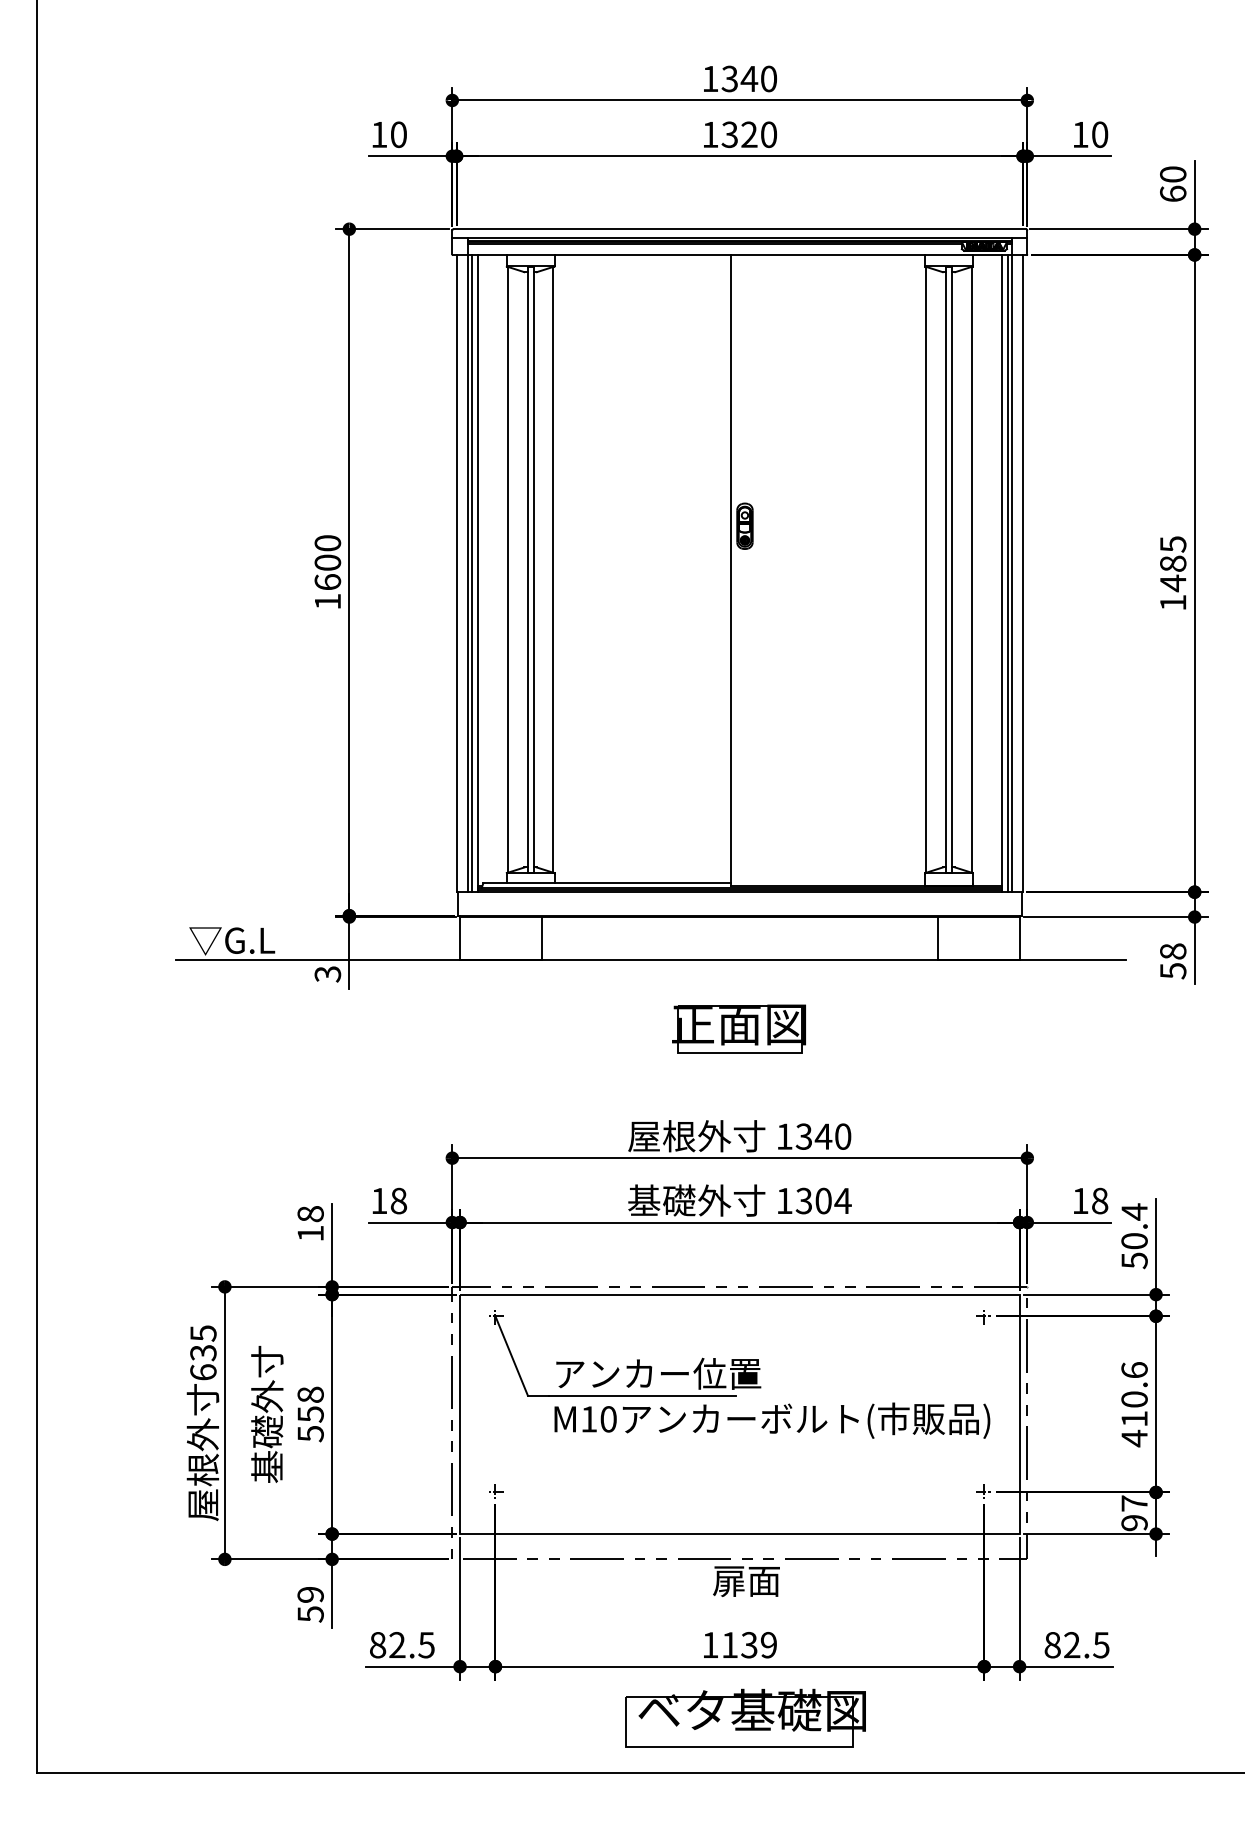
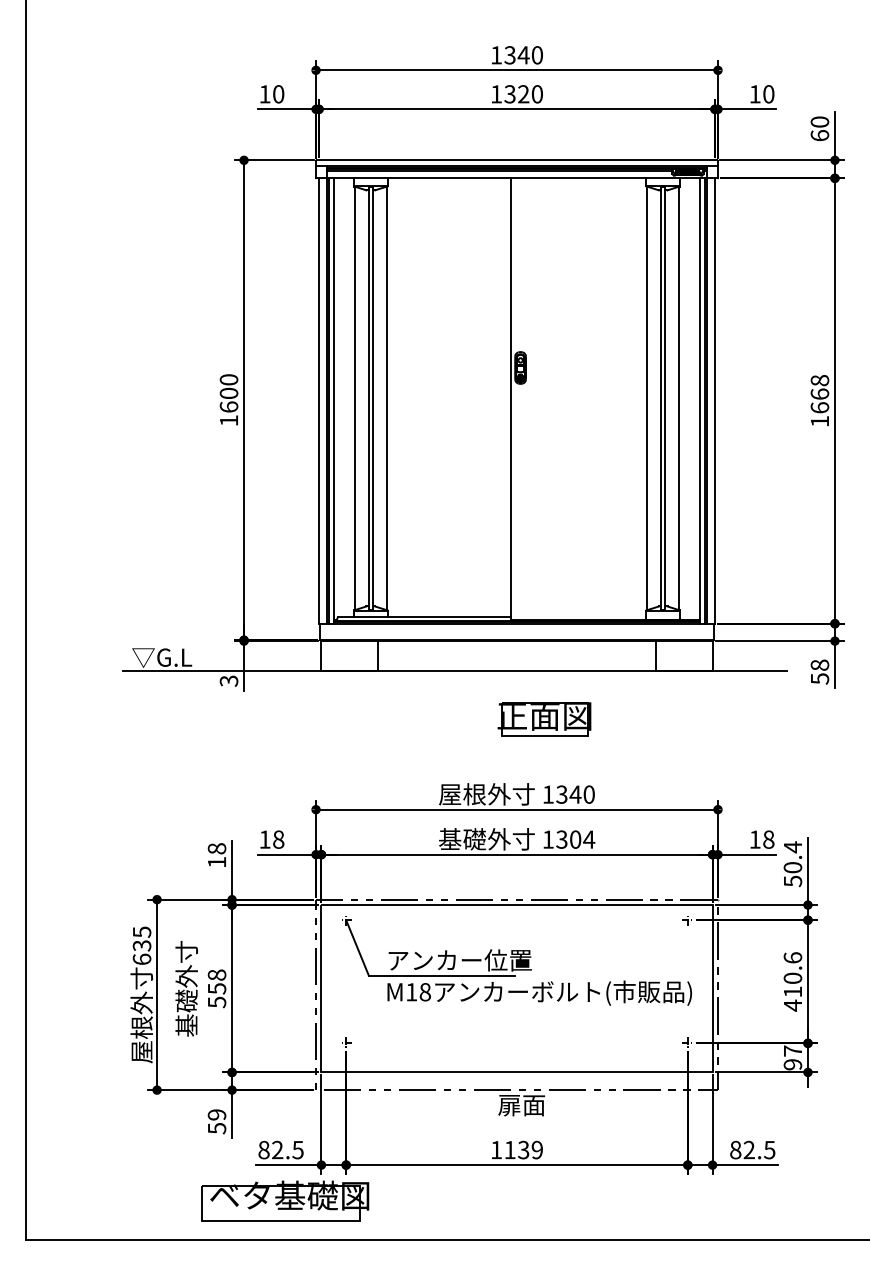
text: (1172, 564) -> (819, 394), 1485 -> 1668
part: (739, 1029) -> (544, 719), moved
text: (607, 1419) -> (424, 992), M10 -> M18
part: (746, 1717) -> (285, 1200), moved

